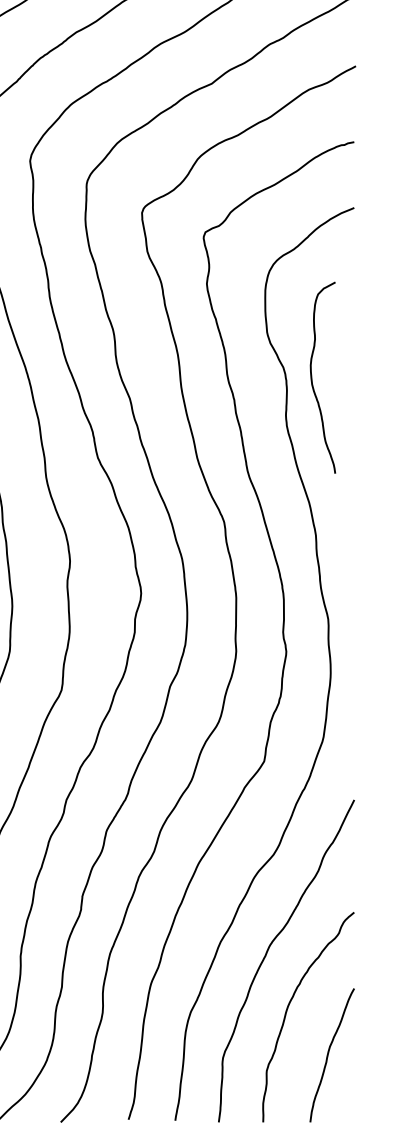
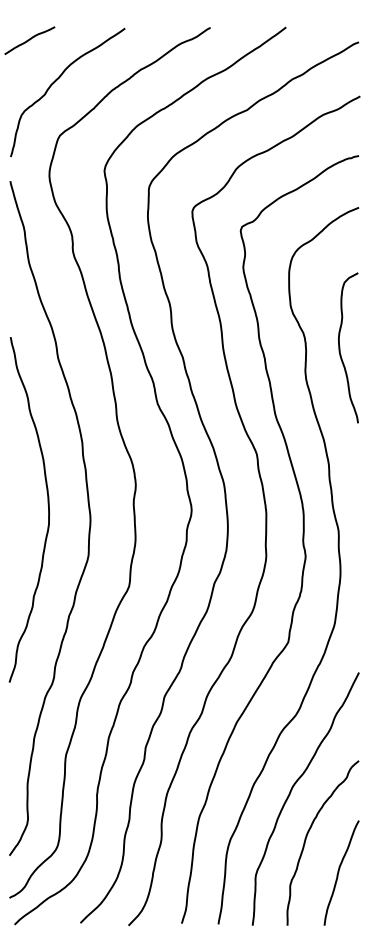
curve: (312, 377) -> (340, 347), moved

